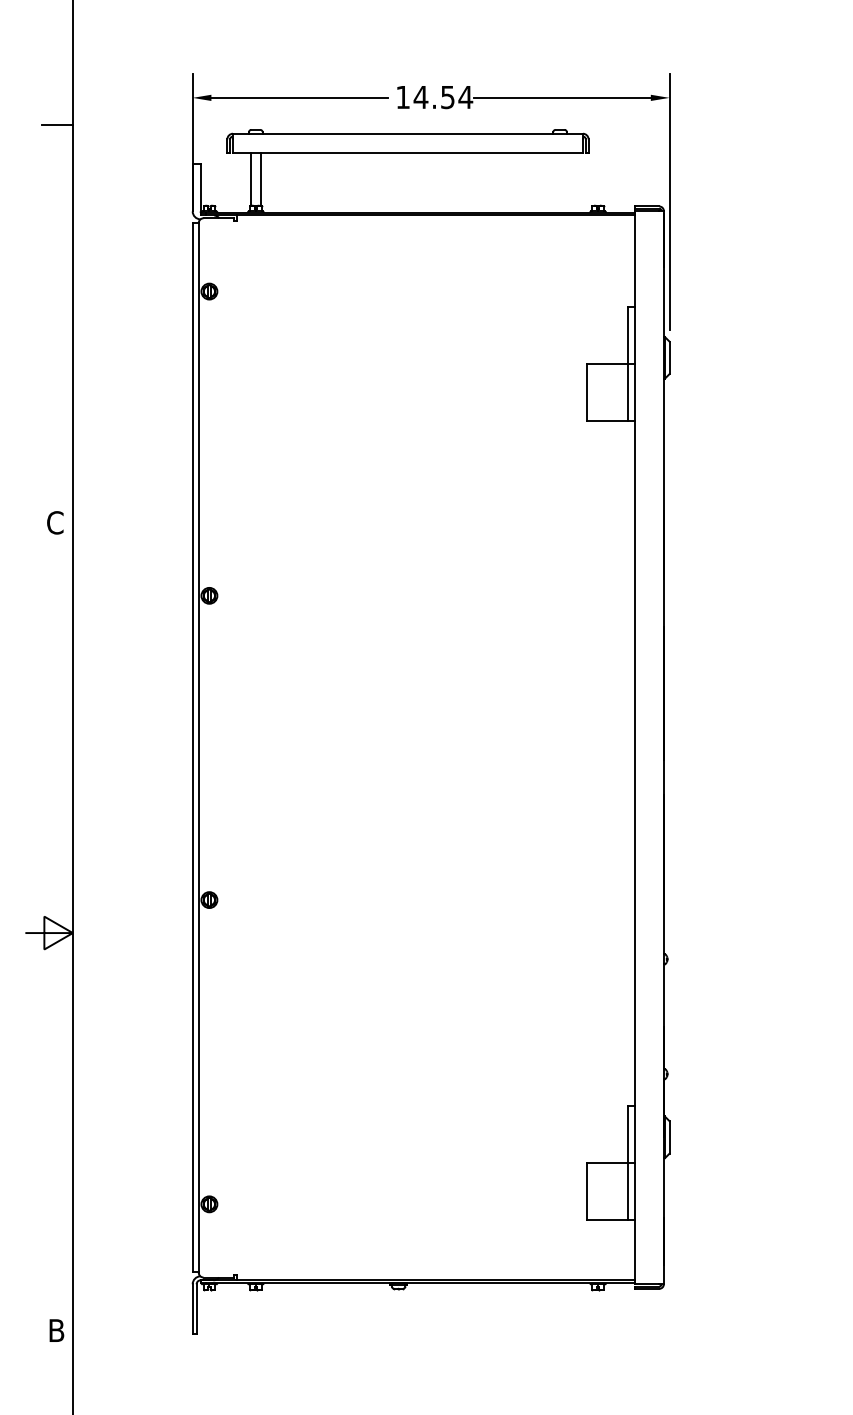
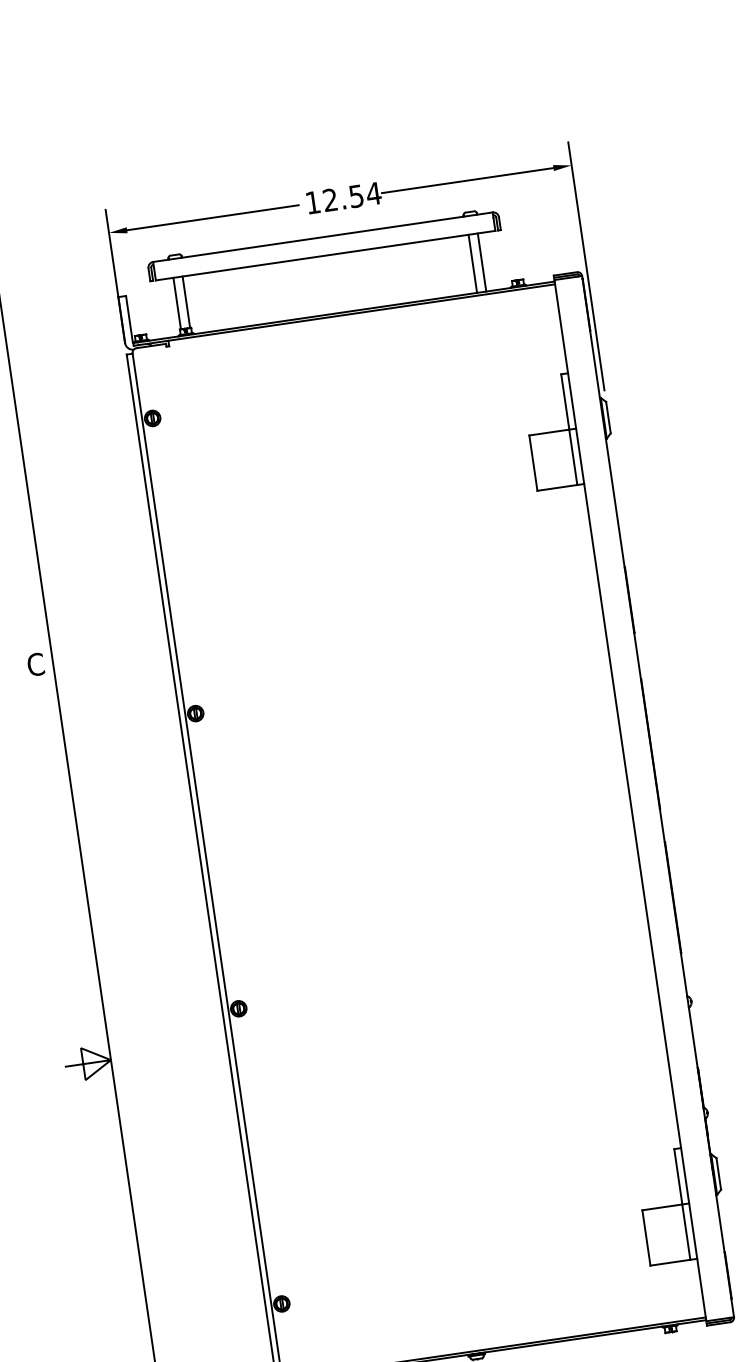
text: (420, 96) -> (329, 199), 14.54 -> 12.54
line: (555, 182) -> (472, 263), added
line: (564, 182) -> (481, 262), added

